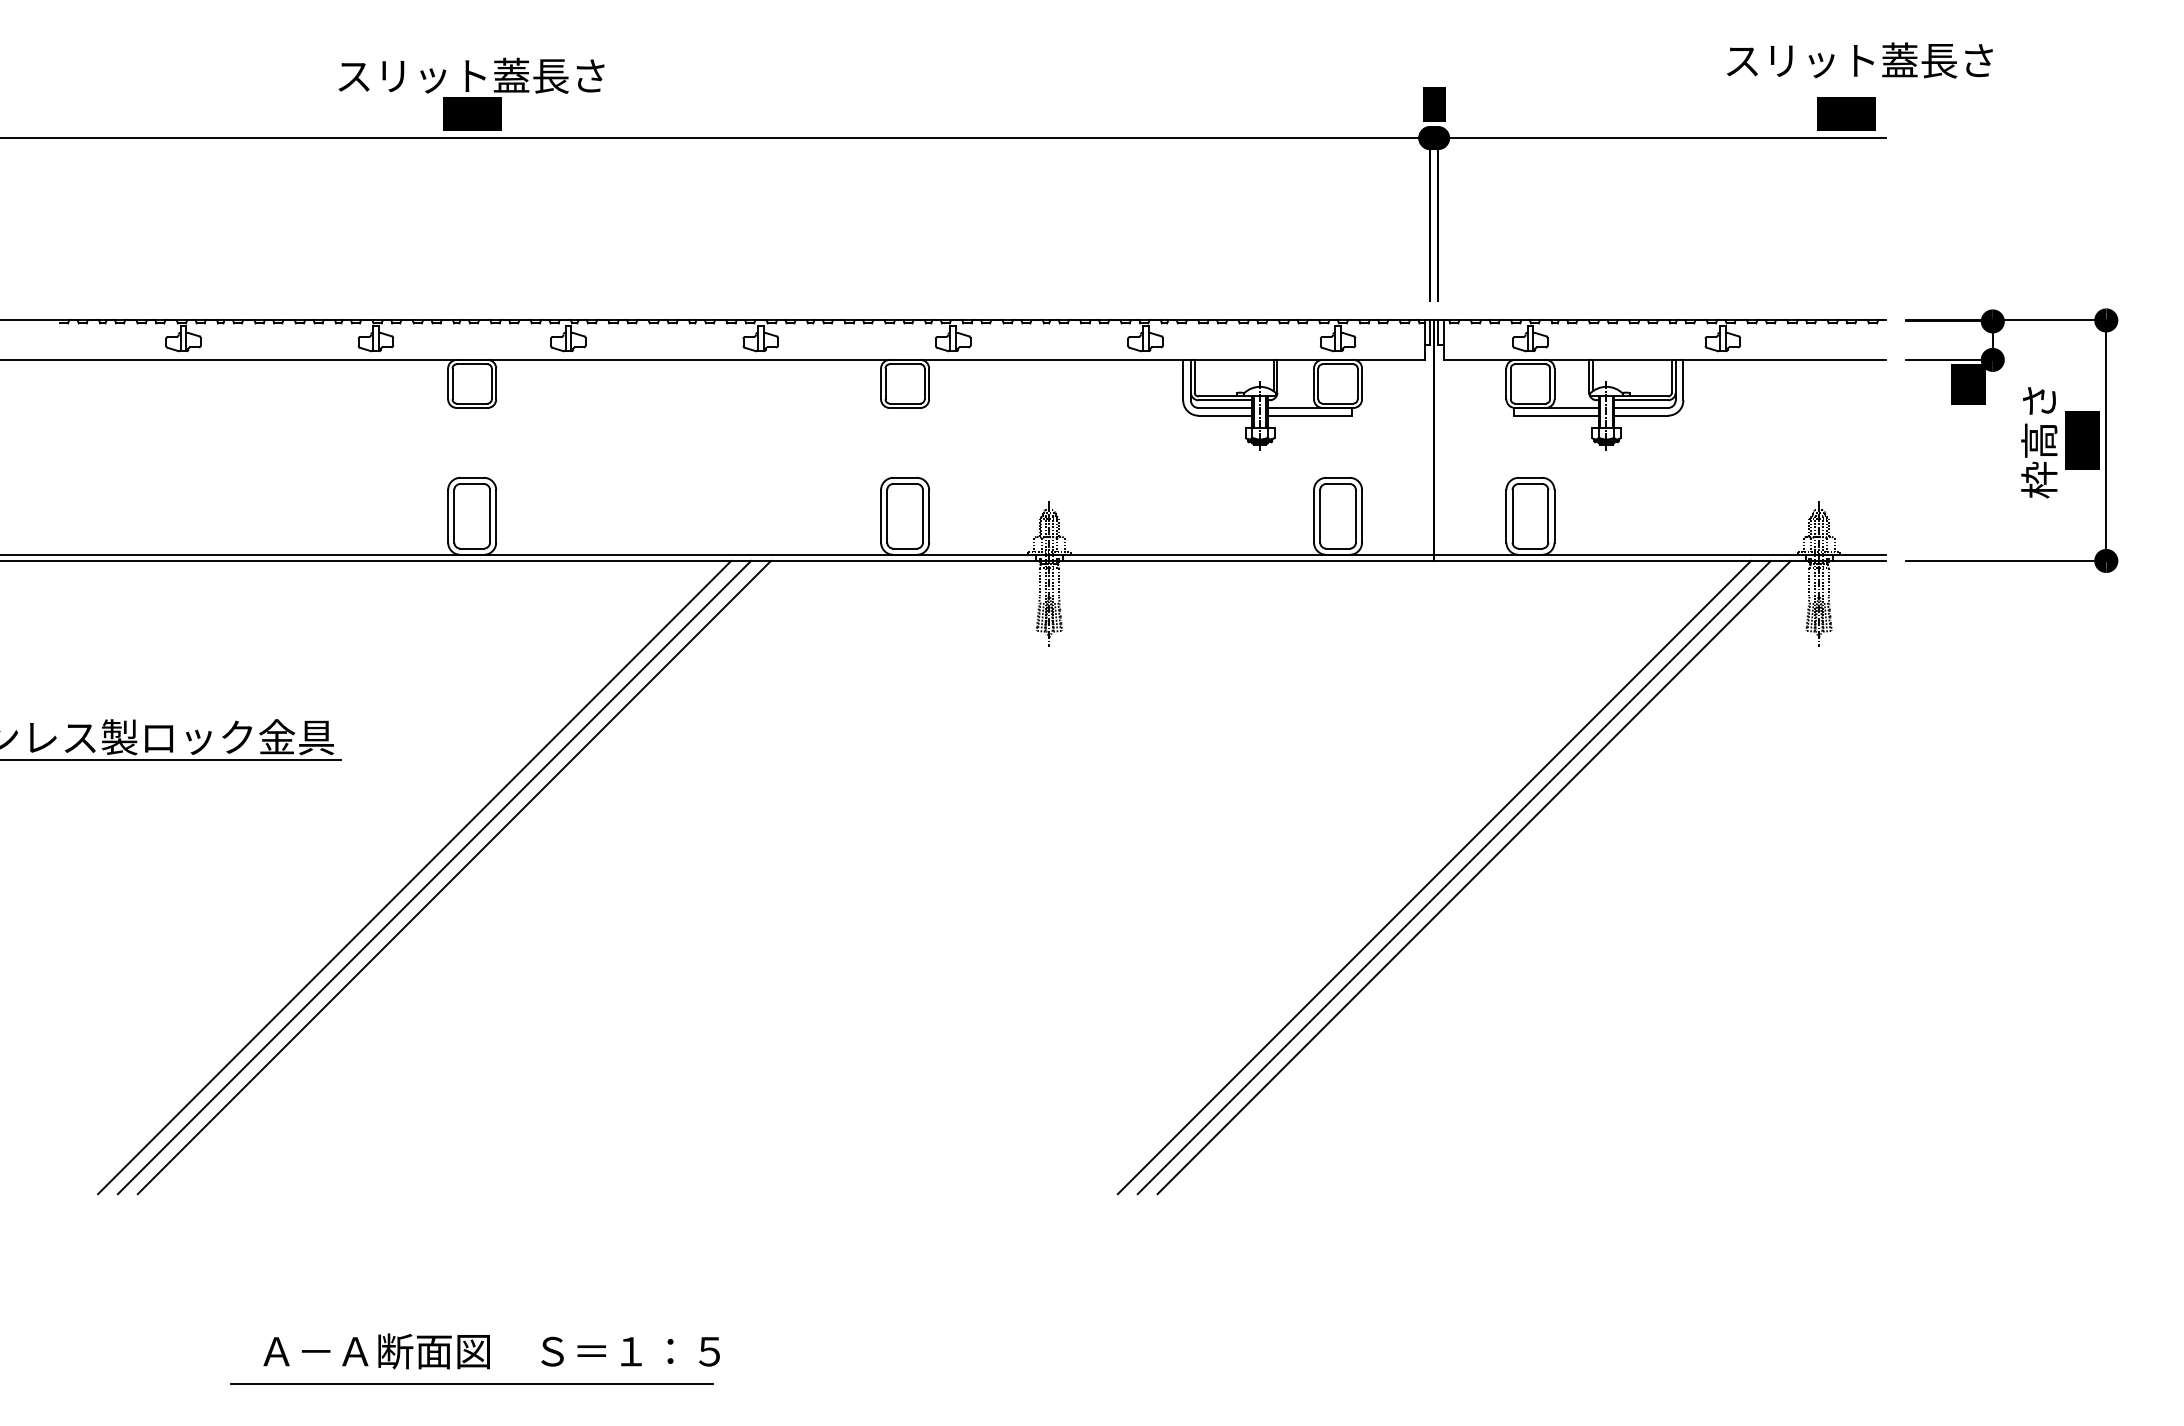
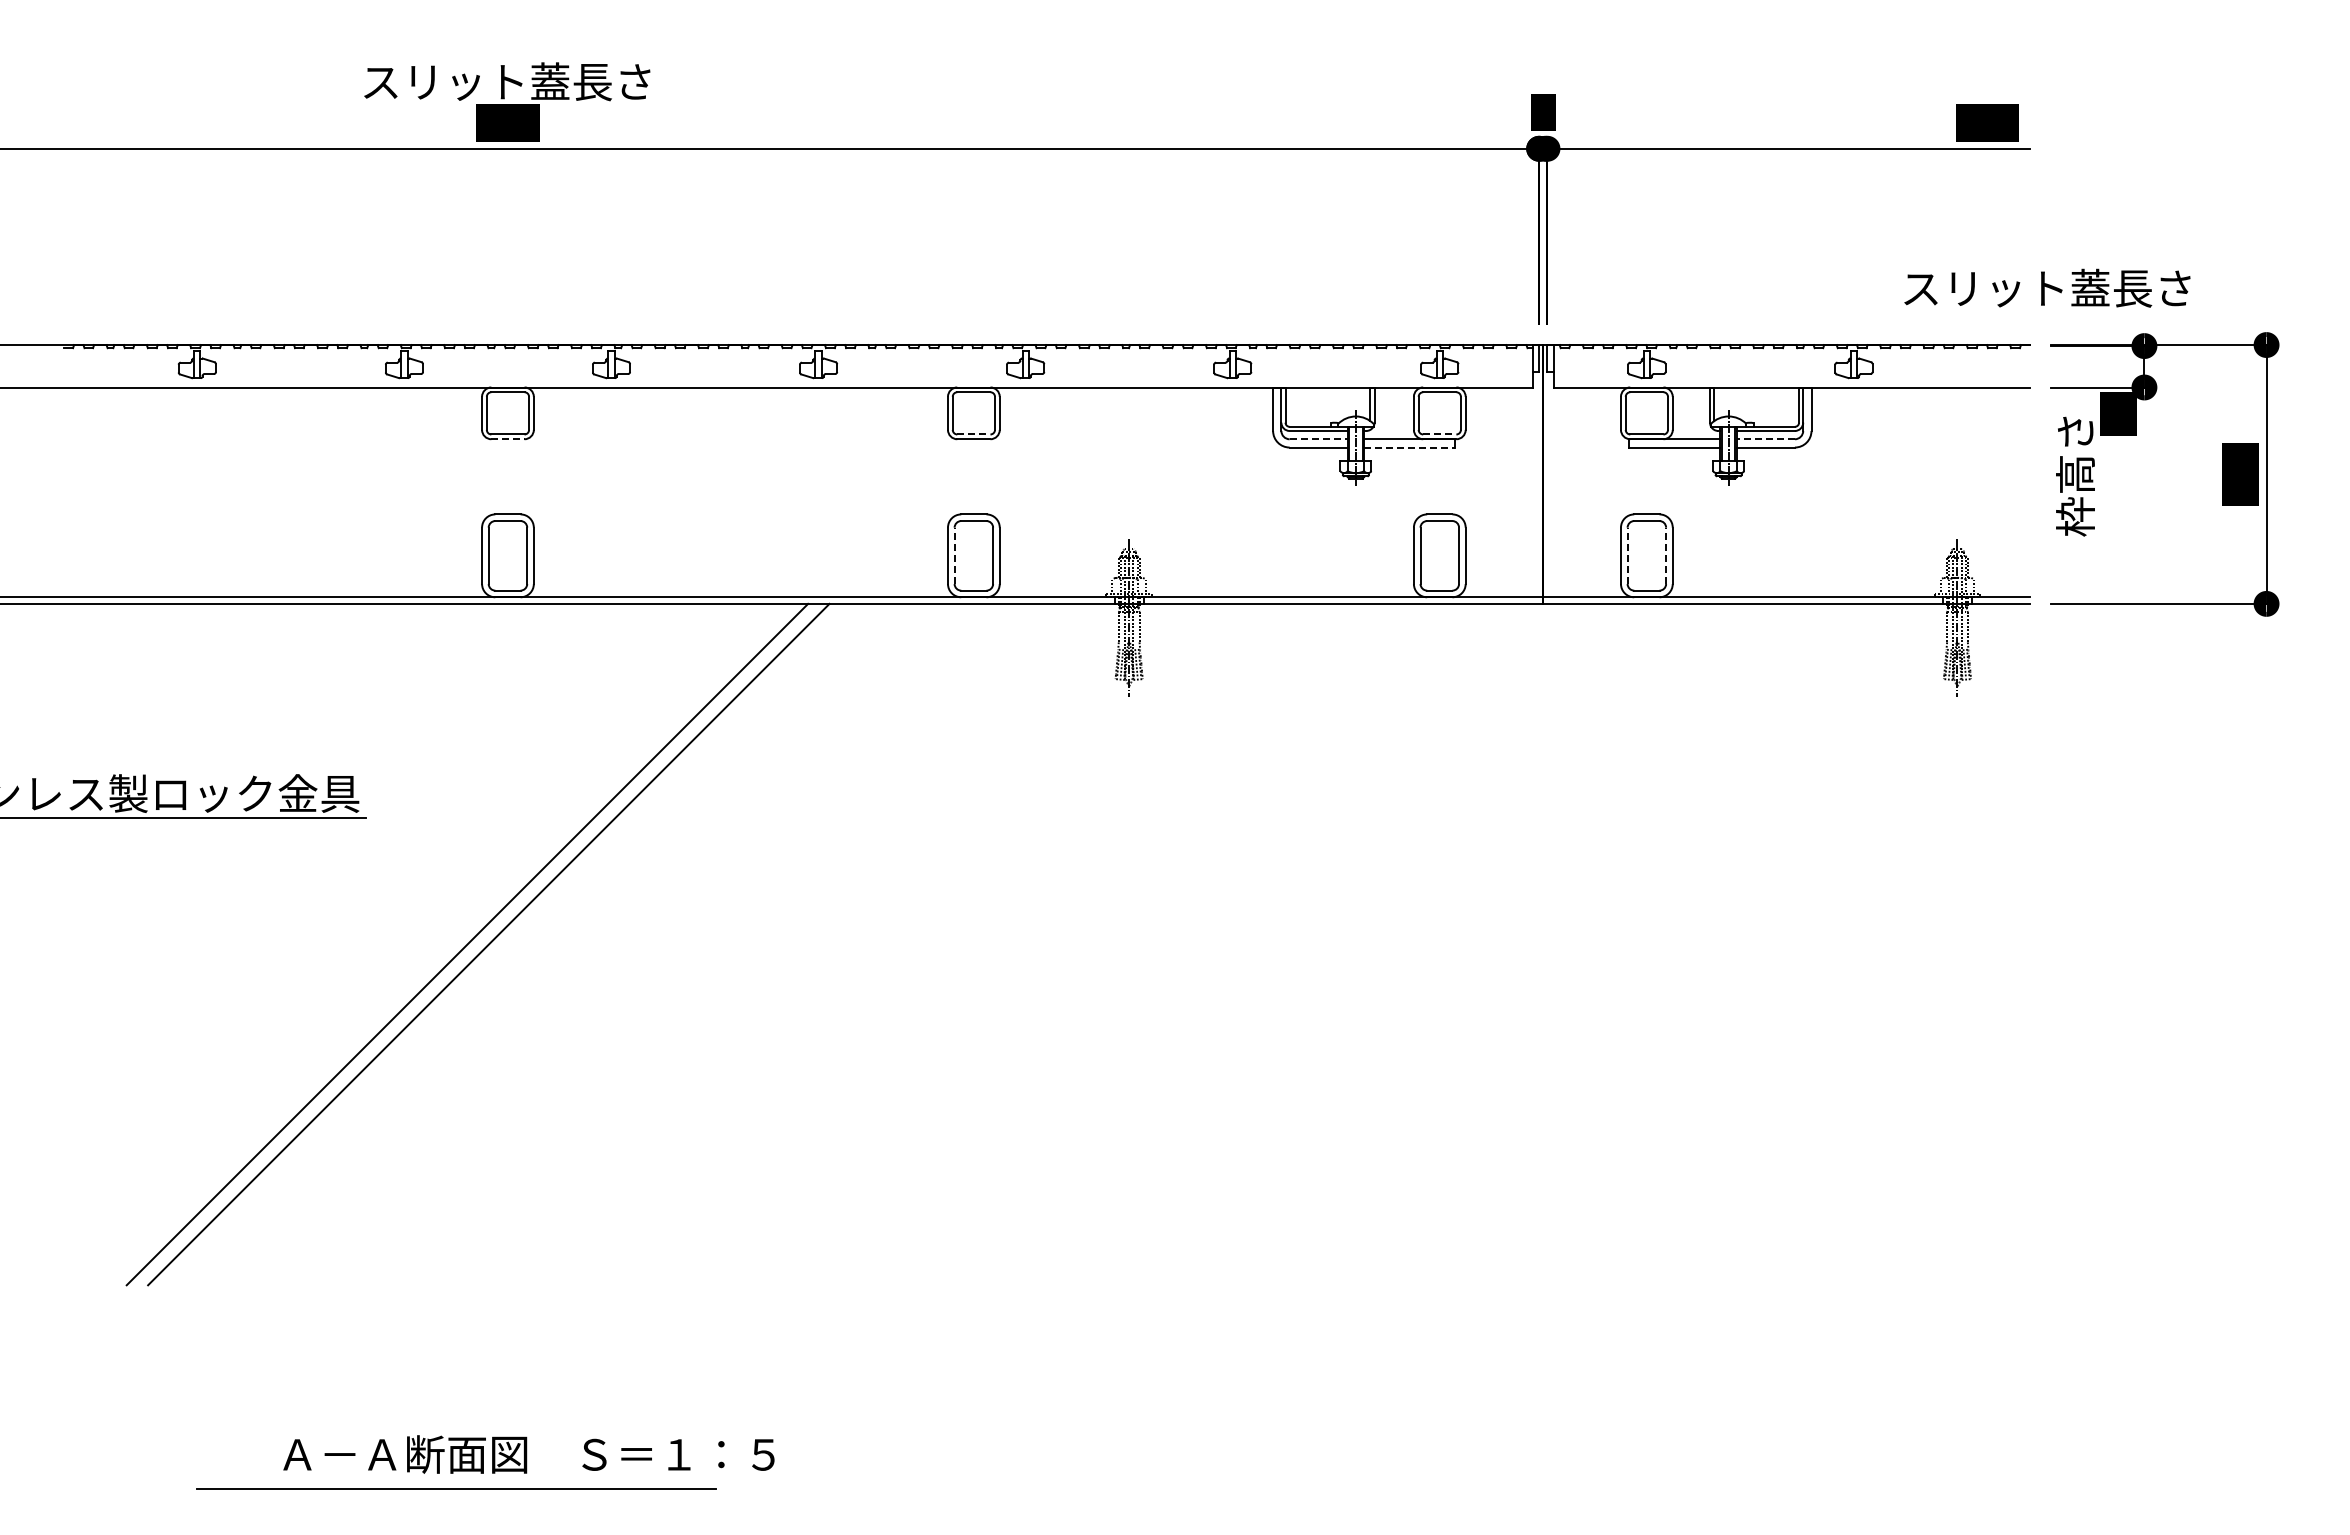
text: (1859, 59) -> (2047, 287), moved
line: (904, 403) -> (973, 434), solid -> dashed
line: (1337, 403) -> (1439, 434), solid -> dashed
line: (471, 408) -> (507, 439), solid -> dashed
line: (1225, 408) -> (1318, 439), solid -> dashed
line: (1640, 408) -> (1765, 439), solid -> dashed
line: (1309, 415) -> (1409, 447), solid -> dashed
text: (2039, 442) -> (2075, 476), moved
line: (887, 516) -> (954, 555), solid -> dashed
line: (1512, 516) -> (1627, 555), solid -> dashed
line: (1548, 516) -> (1666, 555), solid -> dashed
line: (414, 877) -> (445, 944), removed
line: (1434, 877) -> (1543, 944), removed
line: (1453, 877) -> (1564, 944), removed
line: (1474, 877) -> (1586, 944), removed
line: (471, 1382) -> (456, 1488), moved

